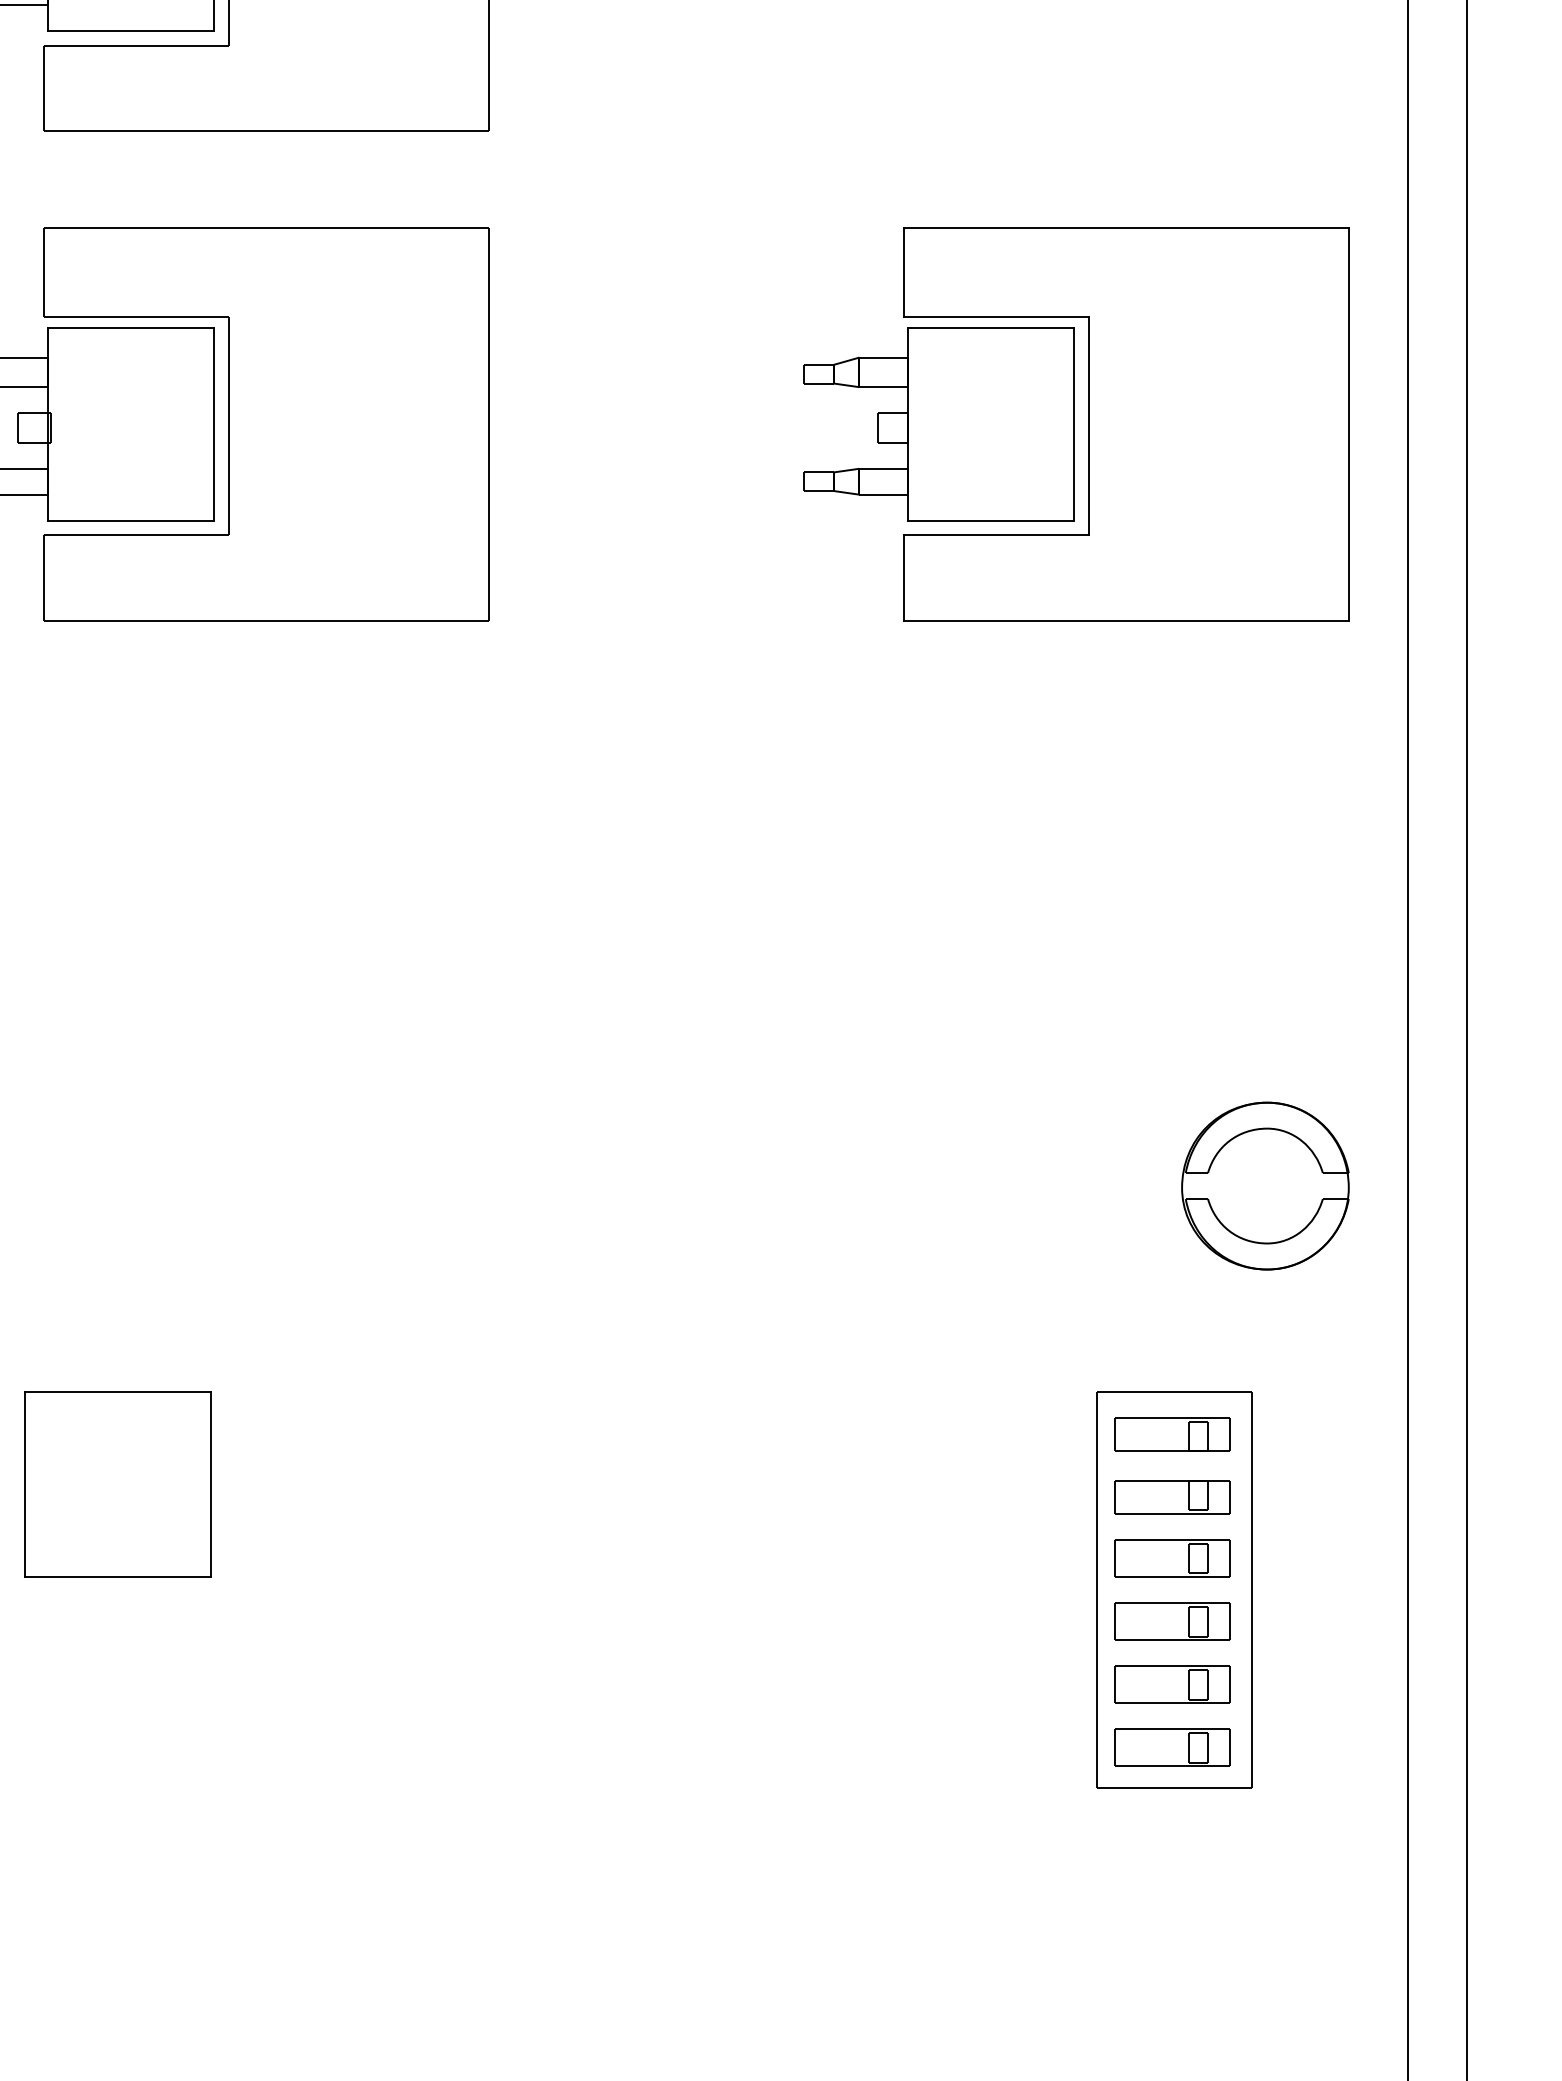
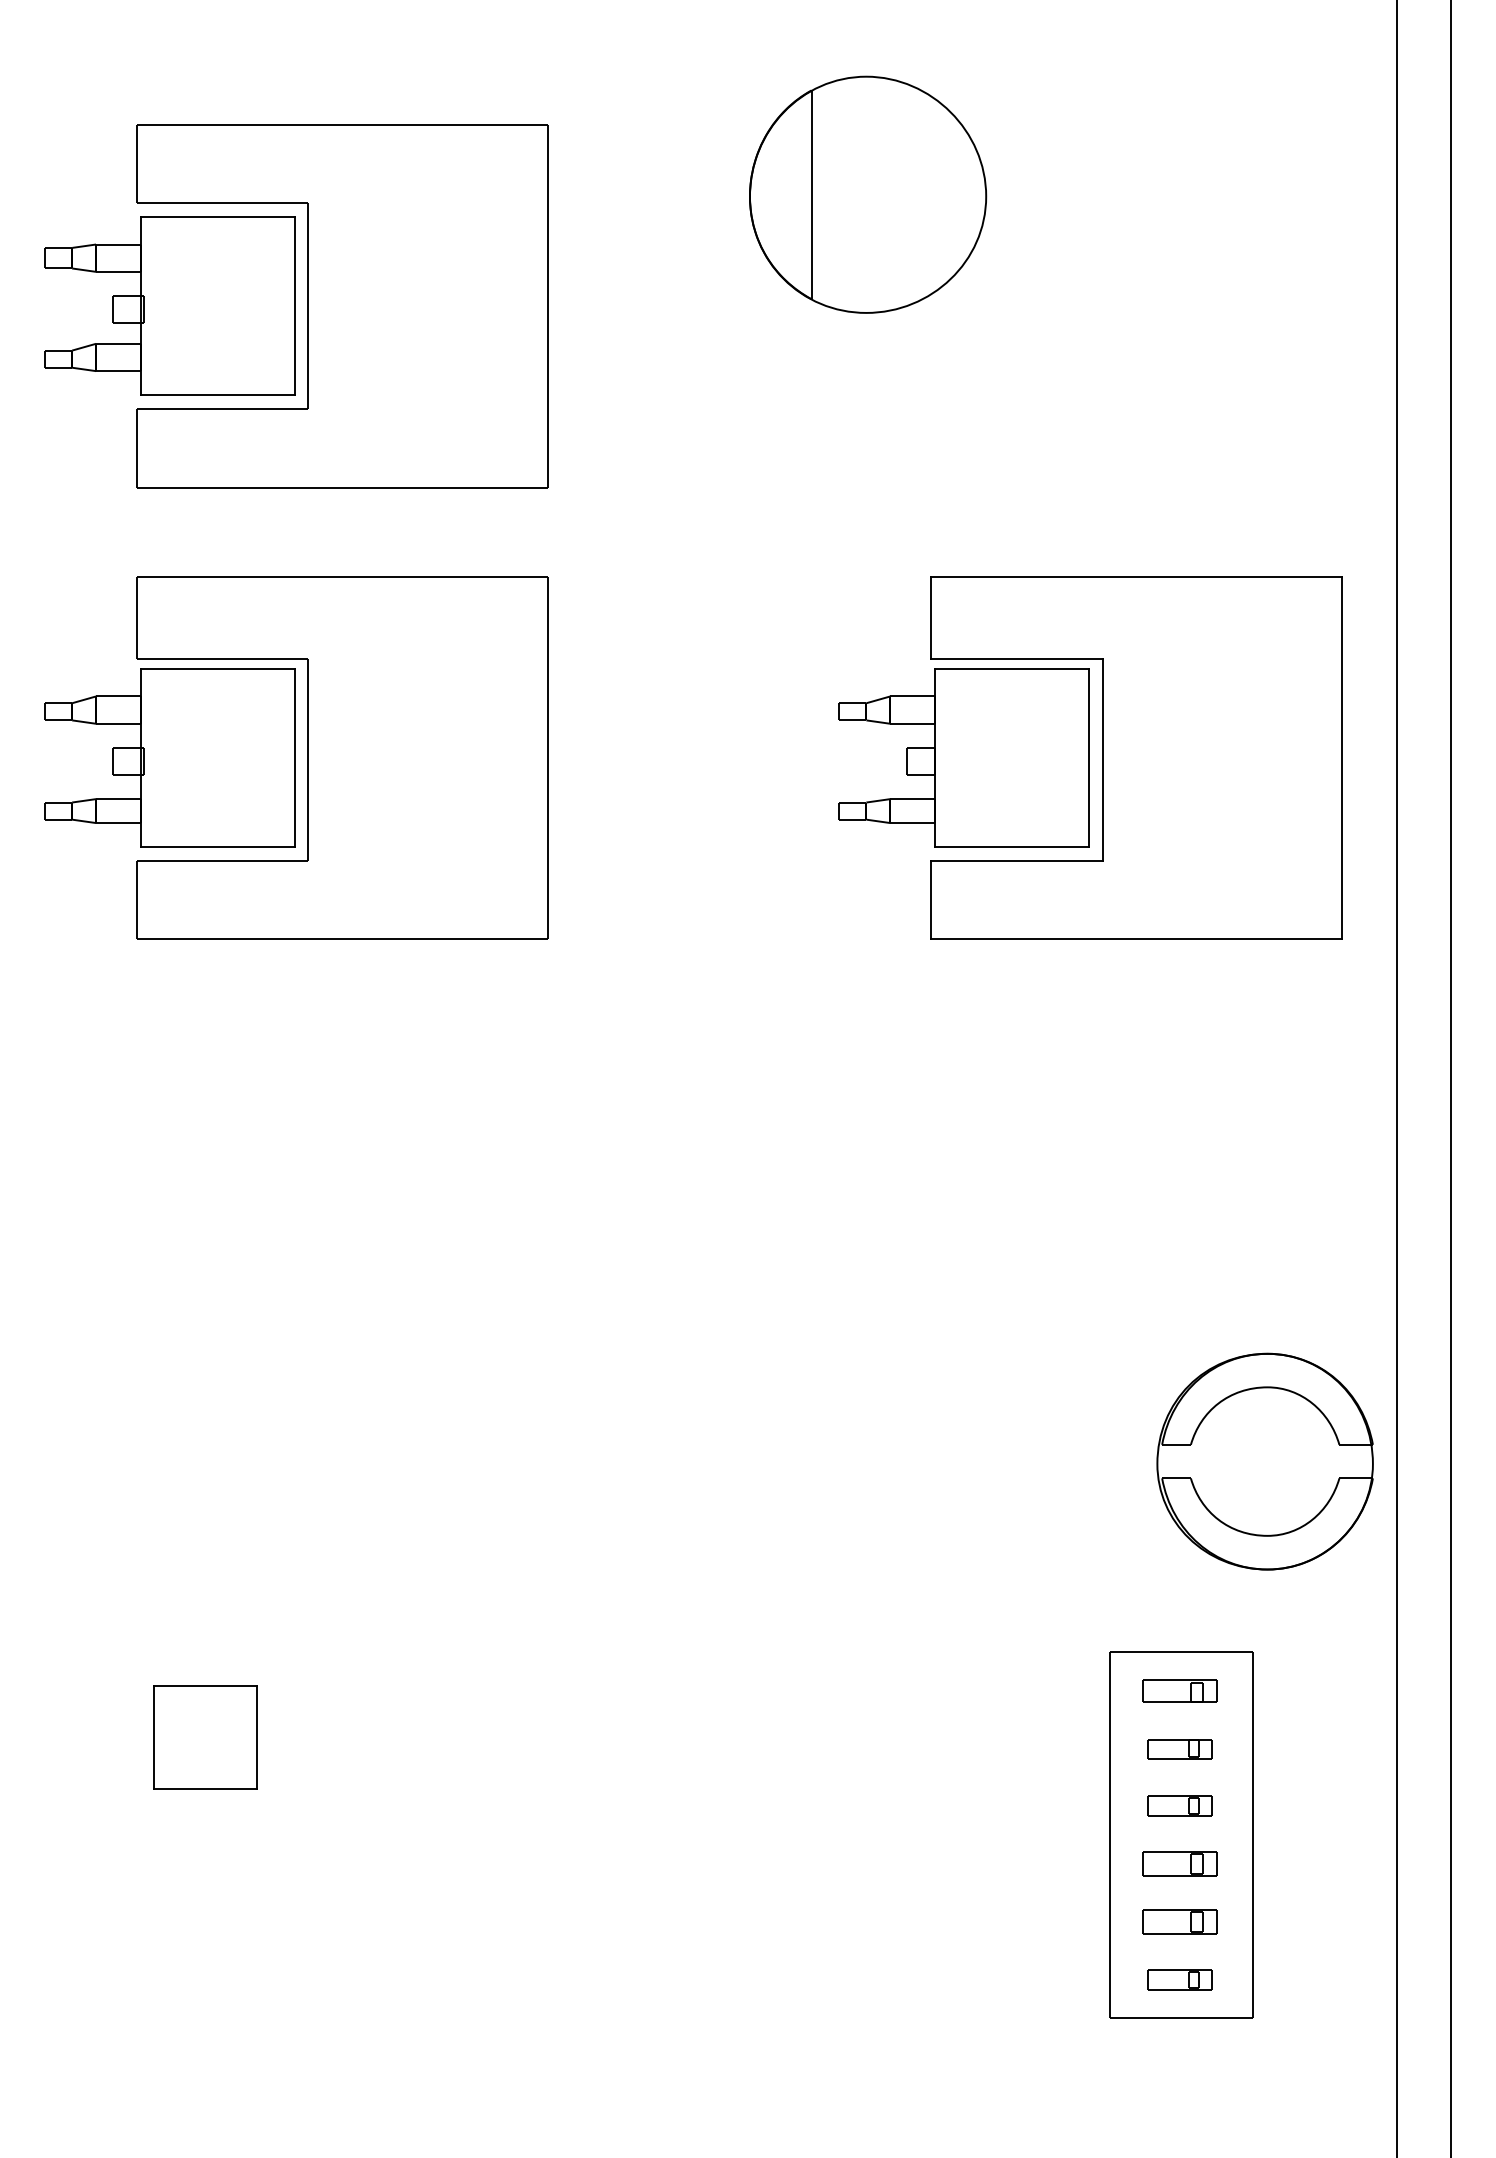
part: (1265, 1185) -> (1265, 1461), size x1.4
part: (1172, 1433) -> (1179, 1690), size x0.7
part: (117, 1484) -> (205, 1737), size x0.6
part: (1172, 1497) -> (1179, 1749), size x0.6
part: (1172, 1558) -> (1179, 1805), size x0.6
part: (1172, 1621) -> (1179, 1863), size x0.7
part: (1172, 1684) -> (1179, 1921), size x0.7
part: (1172, 1746) -> (1179, 1979), size x0.6

